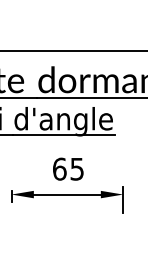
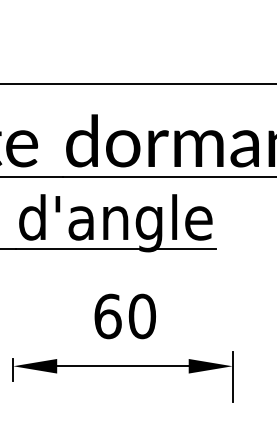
text: (77, 168) -> (142, 315), 65 -> 60

